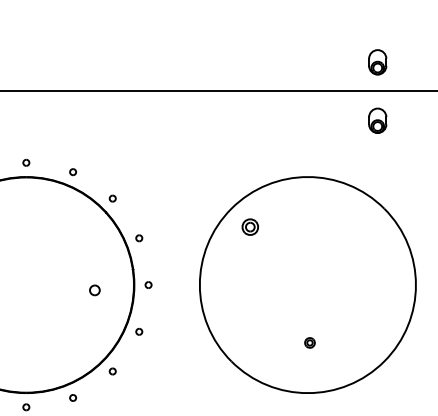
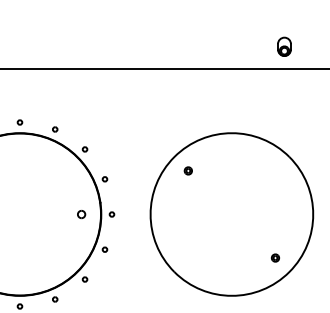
part: (377, 120) -> (284, 90), removed
part: (248, 226) -> (187, 170), size x0.62
part: (94, 290) -> (81, 214), moved
part: (310, 342) -> (275, 257), moved

